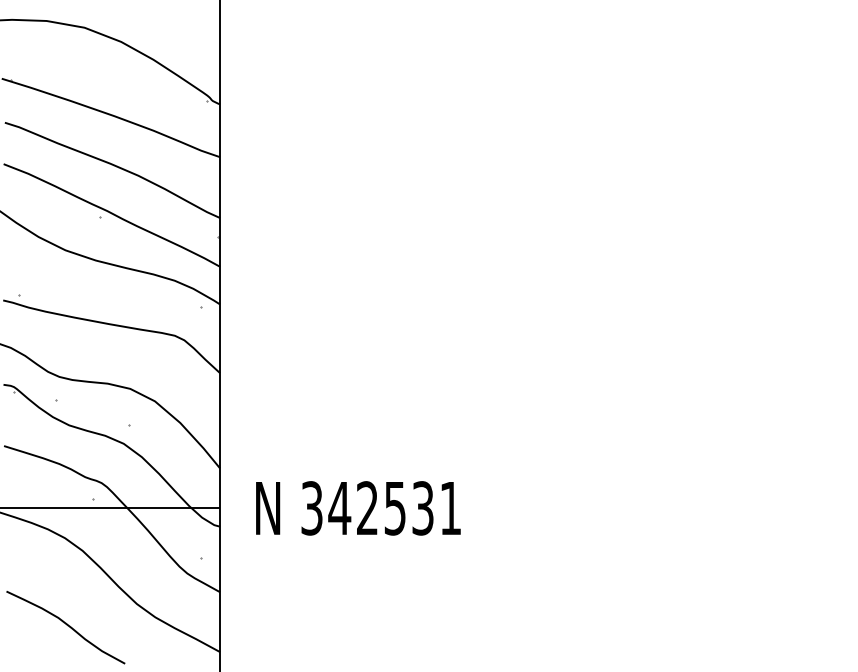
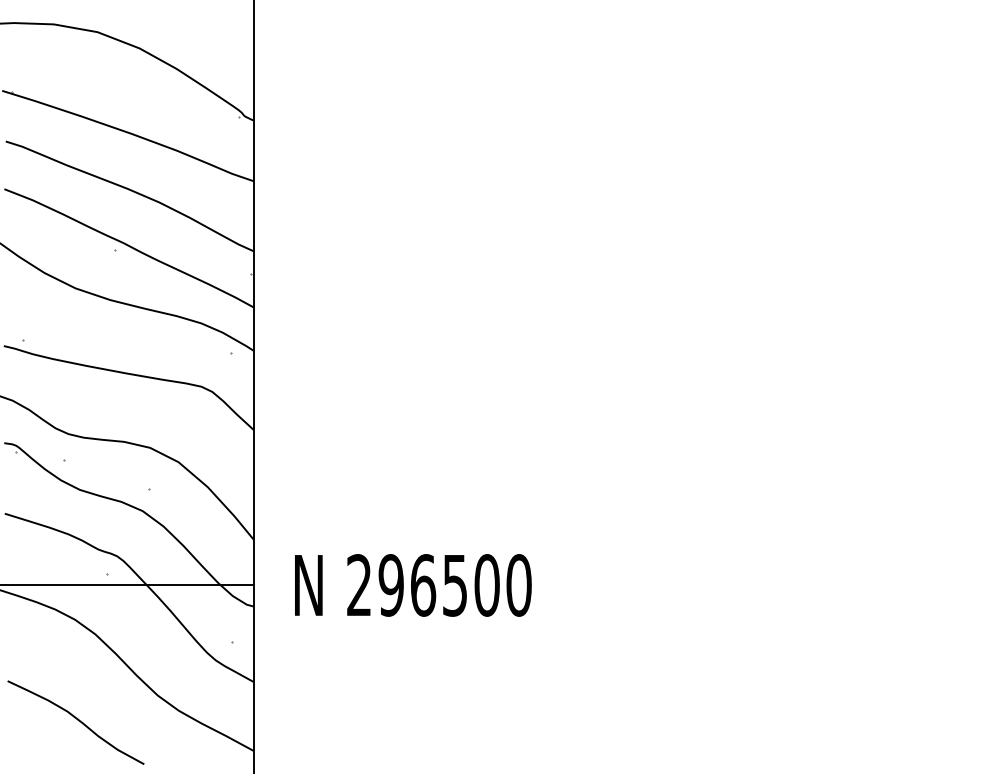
text: (381, 508) -> (439, 585), 342531 -> 296500

